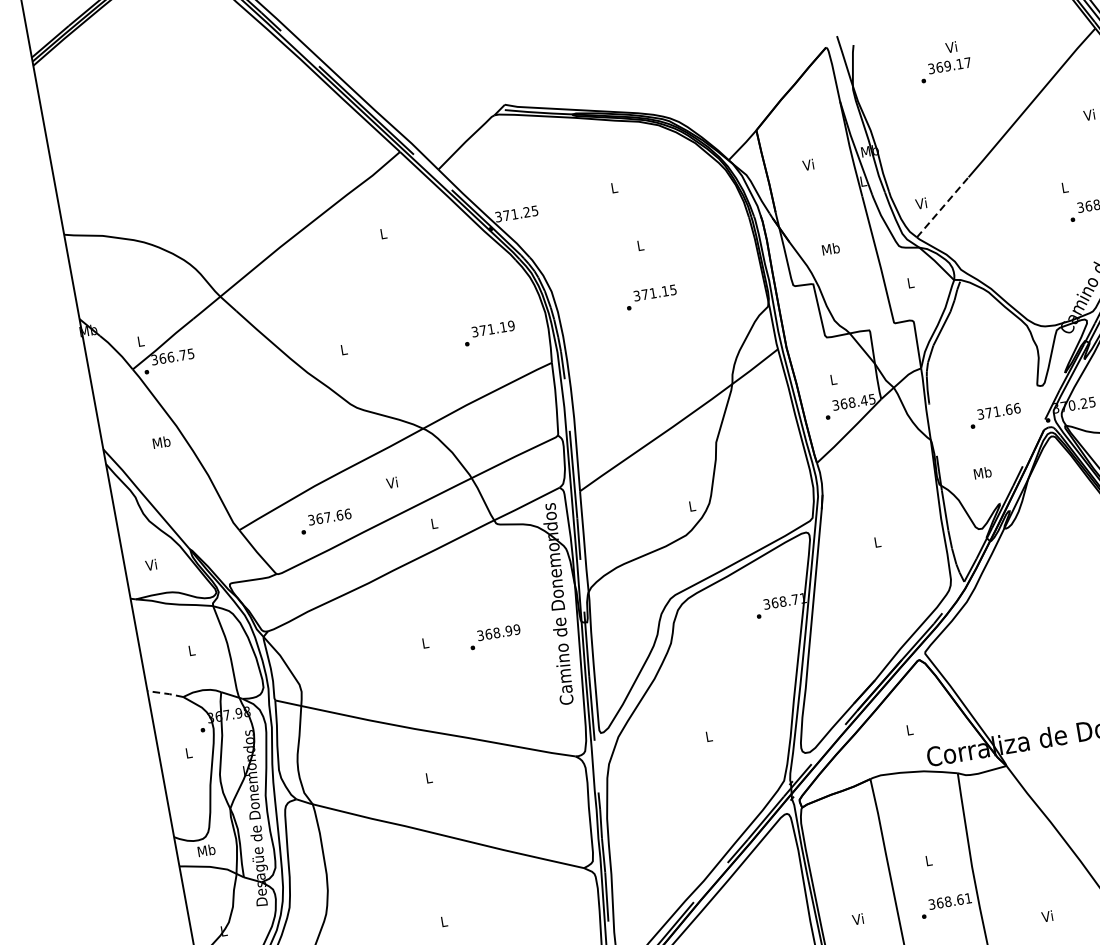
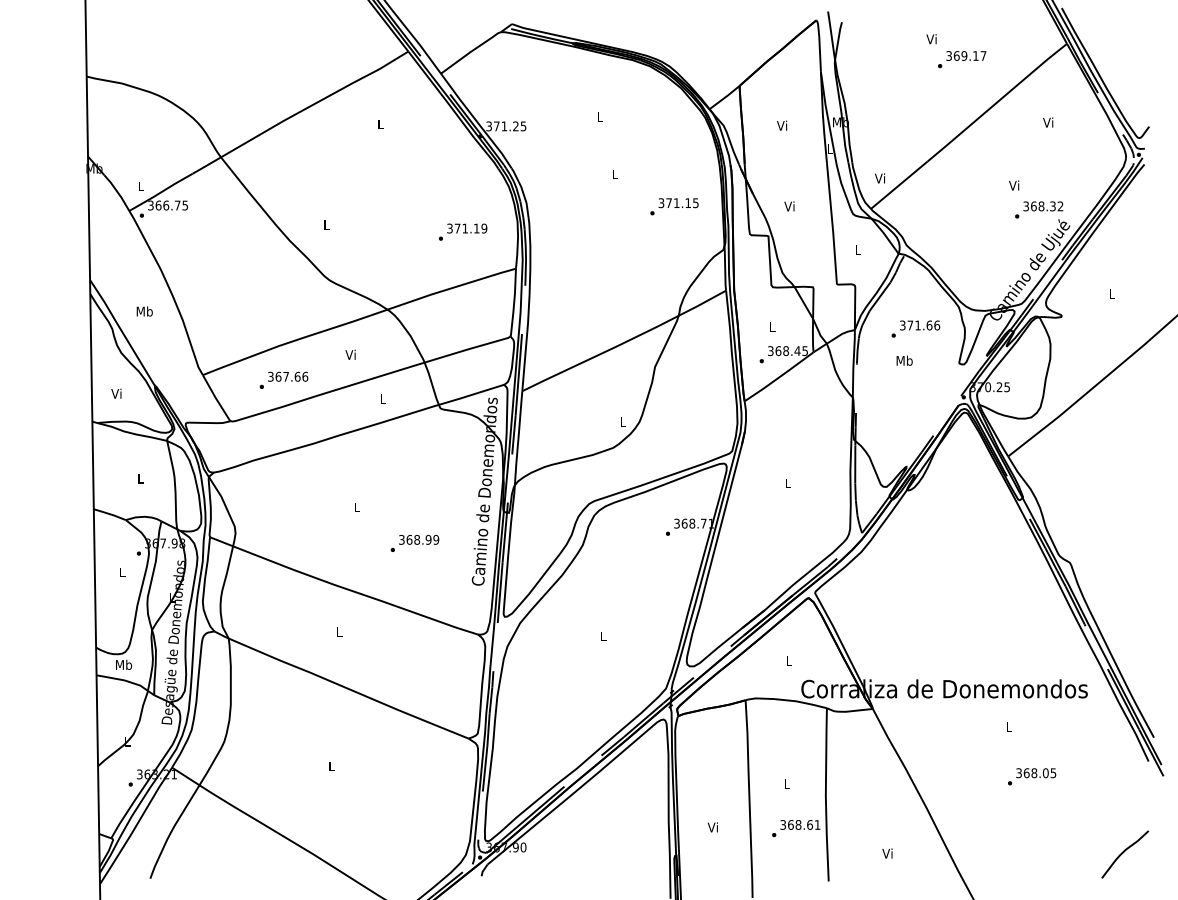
text: (946, 70) -> (962, 59), moved
text: (1064, 187) -> (1014, 185), L -> Vi
line: (943, 207) -> (899, 185), dashed -> solid
text: (831, 248) -> (790, 206), Mb -> Vi
text: (651, 297) -> (674, 206), moved
text: (994, 415) -> (915, 328), moved
text: (161, 442) -> (144, 311), moved
text: (982, 472) -> (904, 360), moved
text: (494, 636) -> (414, 542), moved
line: (166, 693) -> (110, 514), dashed -> solid

